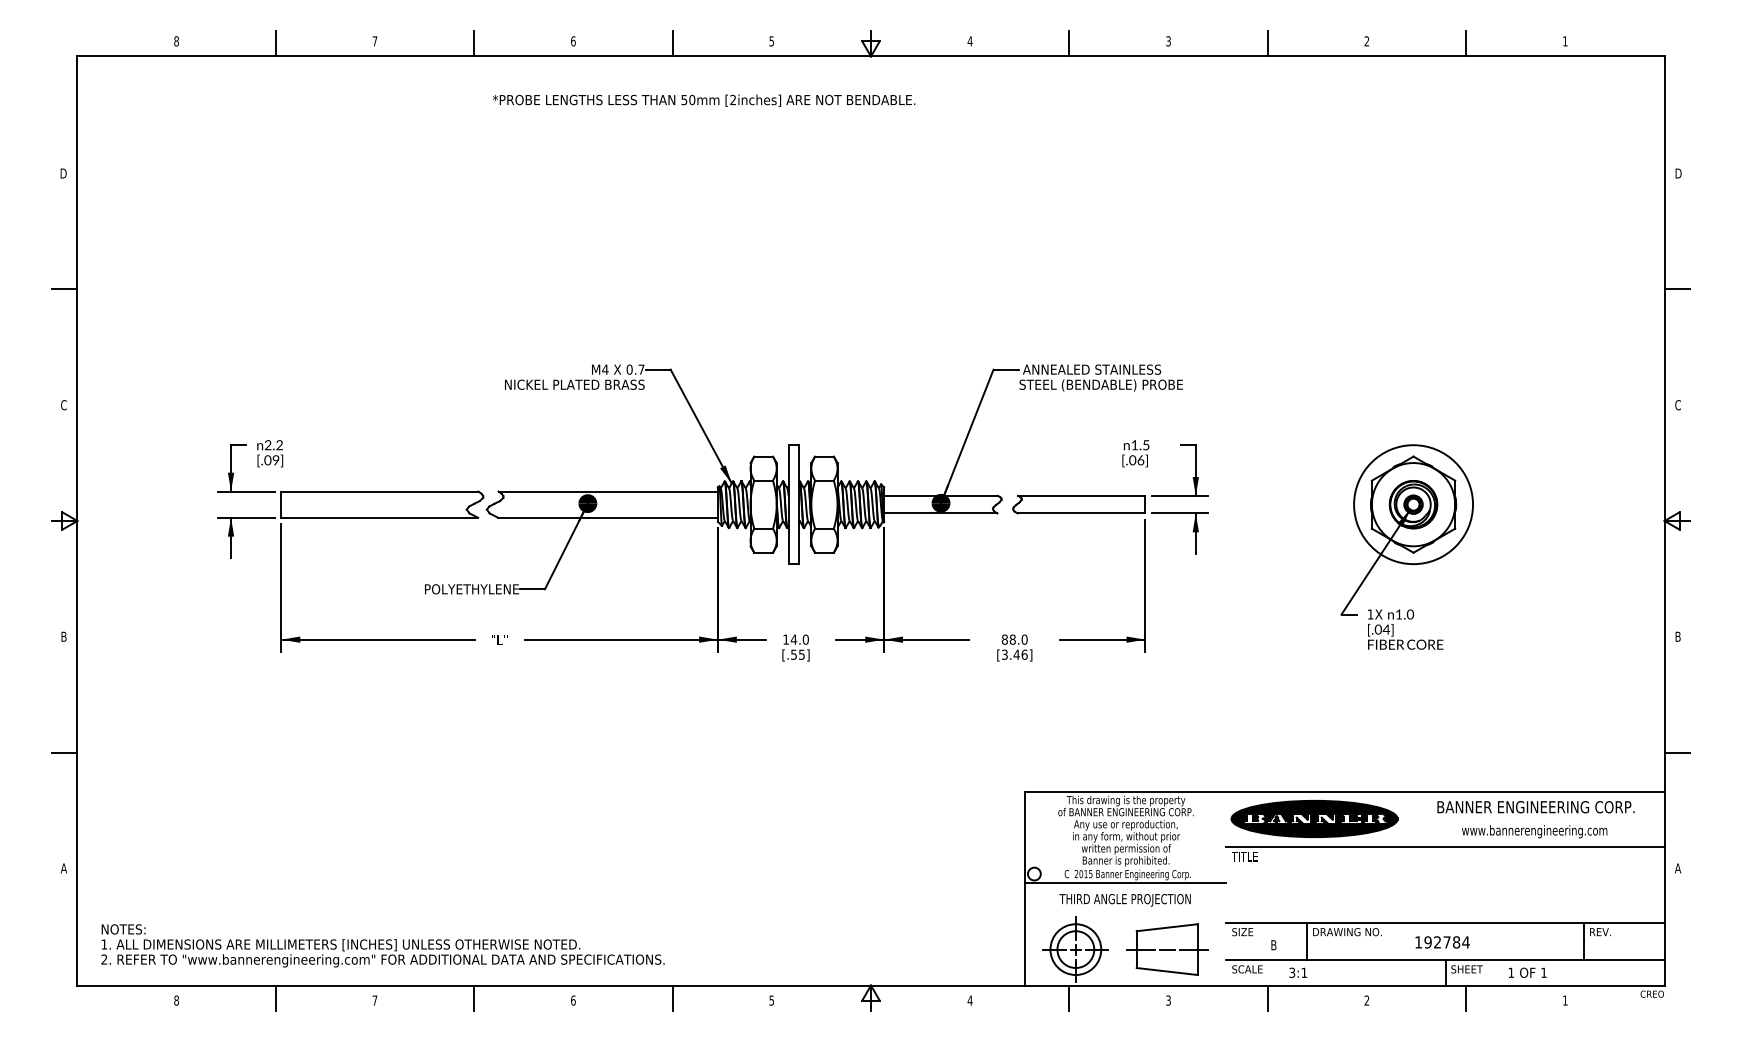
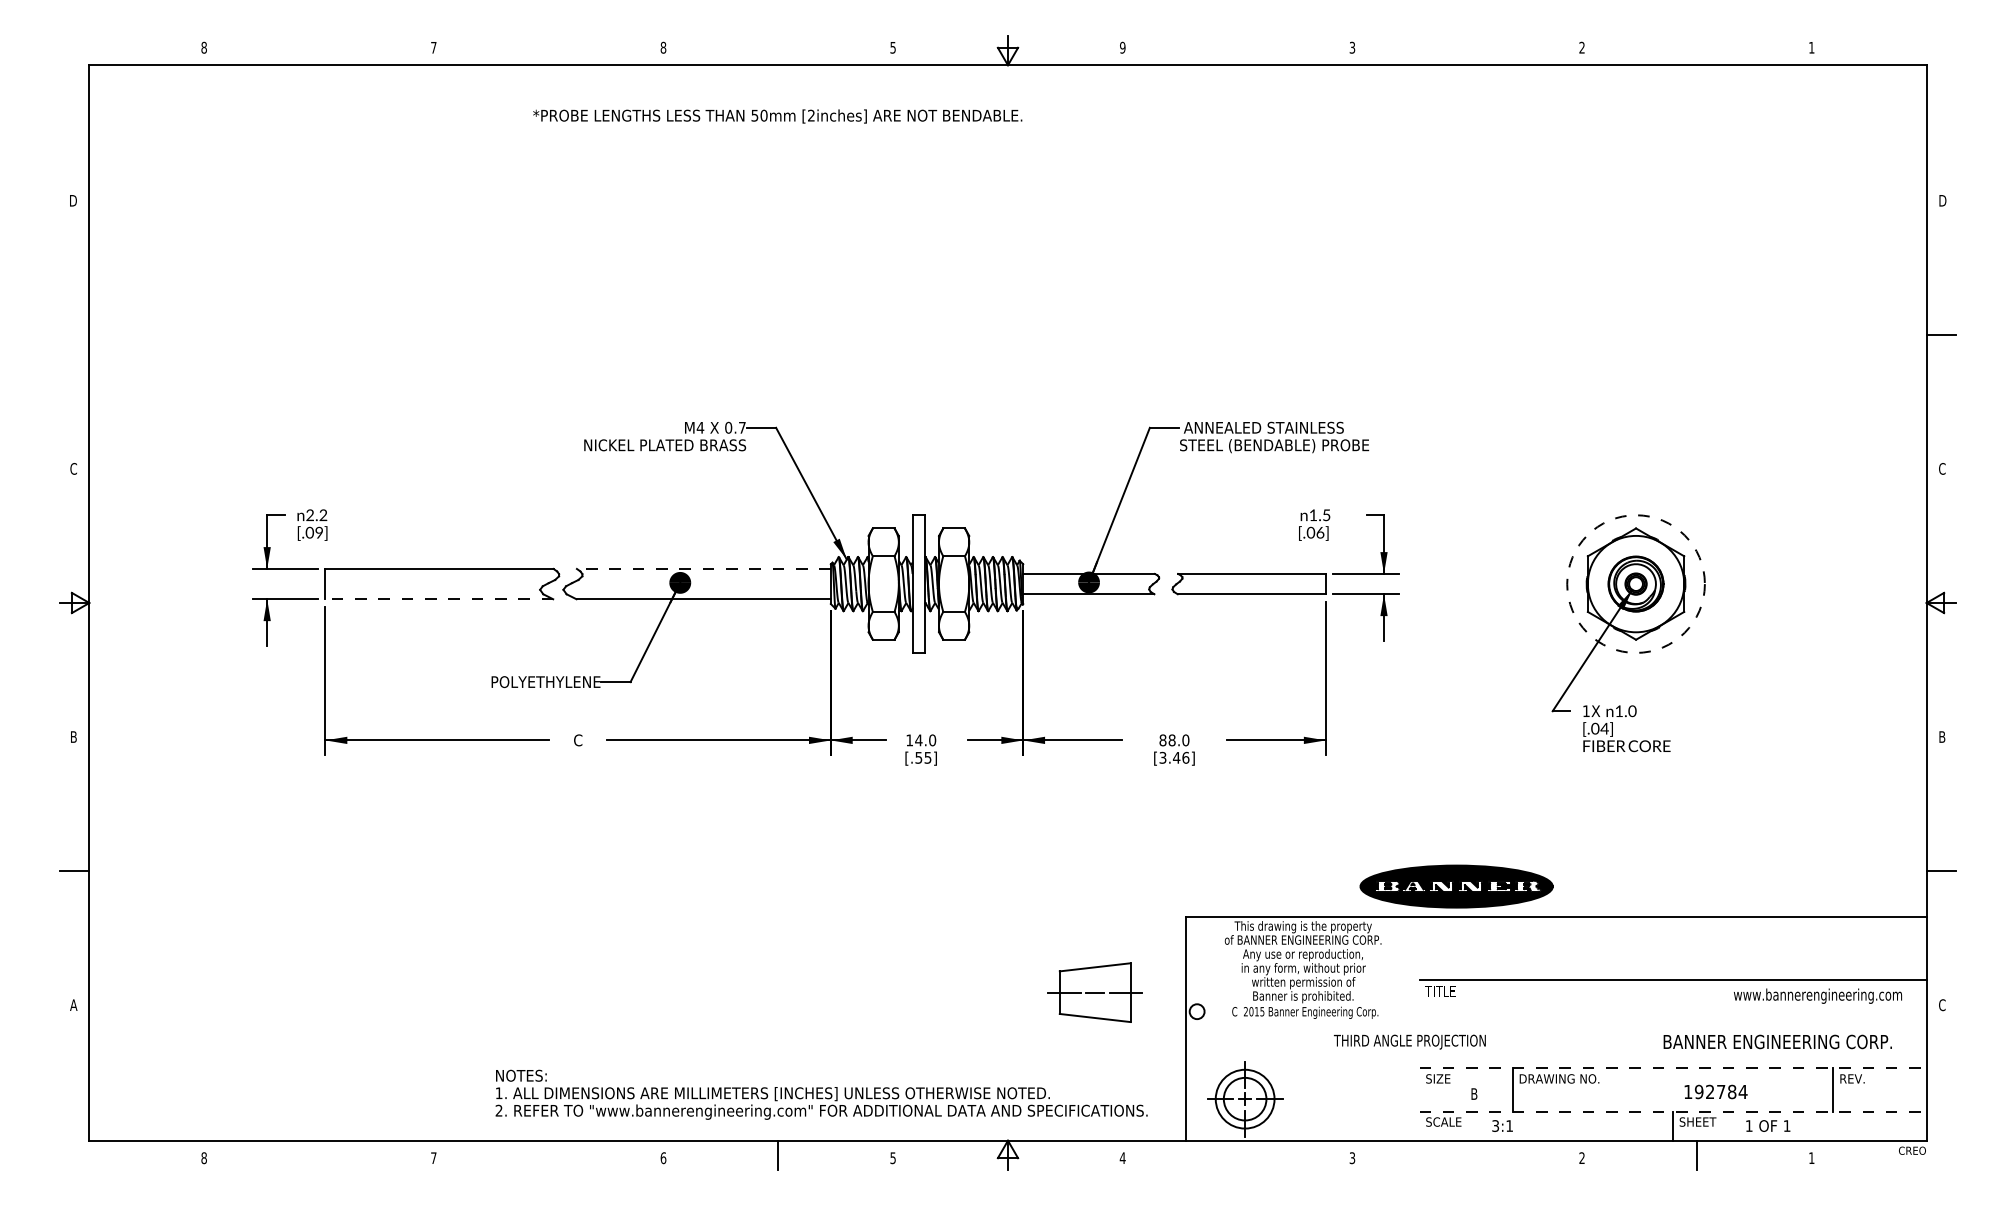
text: (573, 41) -> (663, 47), 6 -> 8
text: (969, 41) -> (1122, 47), 4 -> 9
line: (275, 43) -> (318, 50), removed
line: (474, 43) -> (549, 50), removed
line: (672, 43) -> (778, 50), removed
line: (1069, 43) -> (1237, 50), removed
line: (1267, 43) -> (1466, 50), removed
line: (1466, 43) -> (1697, 50), removed
text: (704, 100) -> (778, 116), moved
line: (64, 289) -> (74, 335), removed
line: (608, 491) -> (704, 568), solid -> dashed
circle: (1413, 504) -> (1635, 583), solid -> dashed
line: (379, 517) -> (439, 598), solid -> dashed
text: (499, 639) -> (577, 740), "L" -> C
text: (1535, 807) -> (1777, 1042), moved
part: (1314, 818) -> (1456, 886), moved
text: (1534, 831) -> (1817, 996), moved
text: (1677, 868) -> (1941, 1005), A -> C
line: (1125, 882) -> (1302, 1021), removed
text: (1124, 900) -> (1409, 1042), moved
line: (1446, 923) -> (1674, 1068), solid -> dashed
text: (1442, 942) -> (1715, 1092), moved
text: (382, 945) -> (821, 1094), moved
part: (1167, 949) -> (1095, 992), moved
line: (1446, 960) -> (1674, 1111), solid -> dashed
line: (275, 997) -> (318, 1154), removed
line: (474, 997) -> (549, 1154), removed
line: (1069, 997) -> (1237, 1154), removed
line: (1267, 997) -> (1466, 1154), removed

